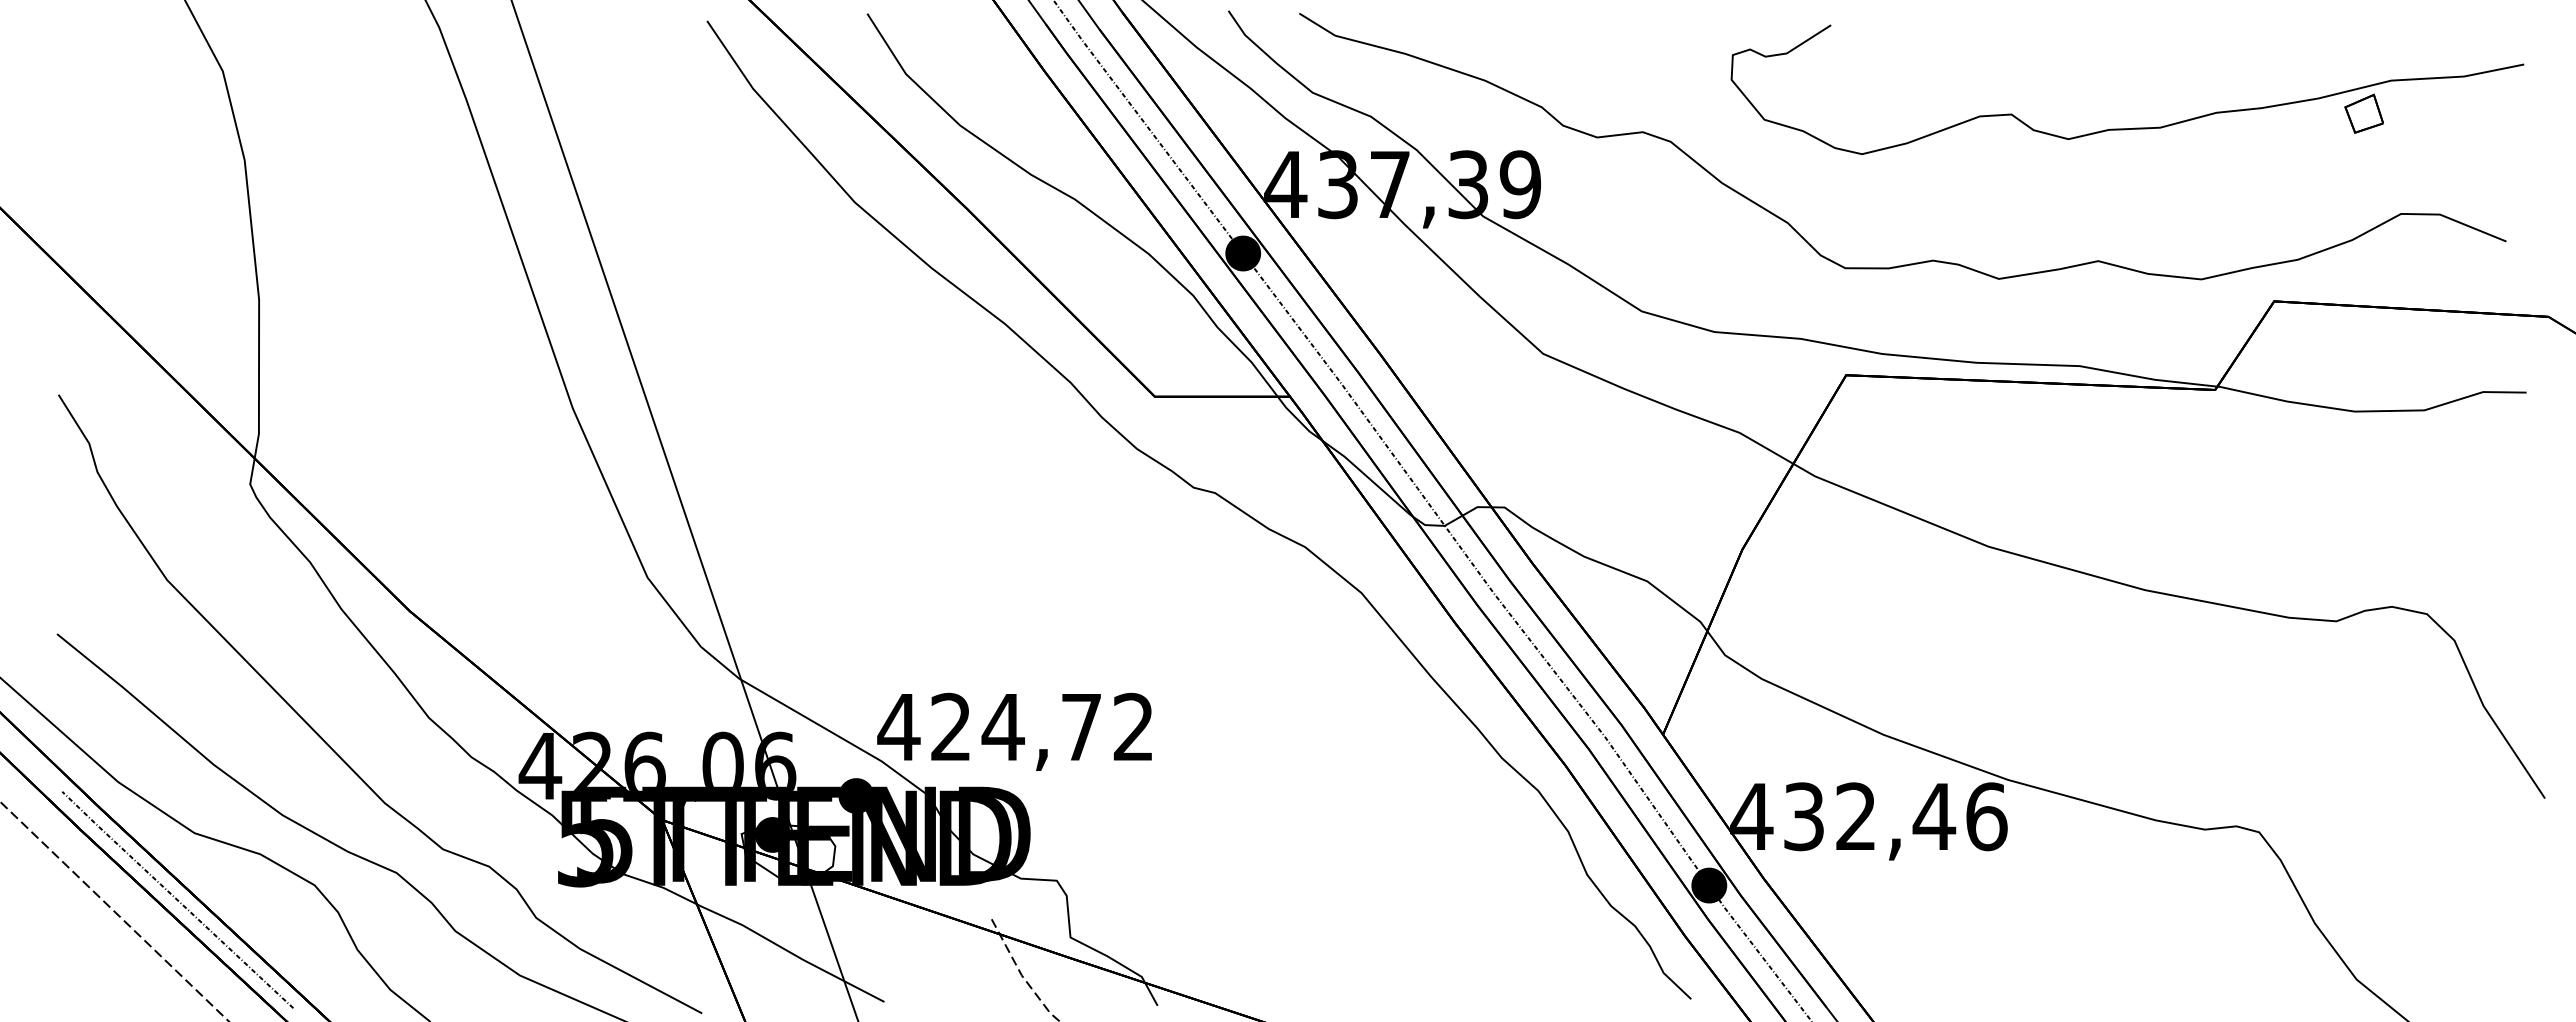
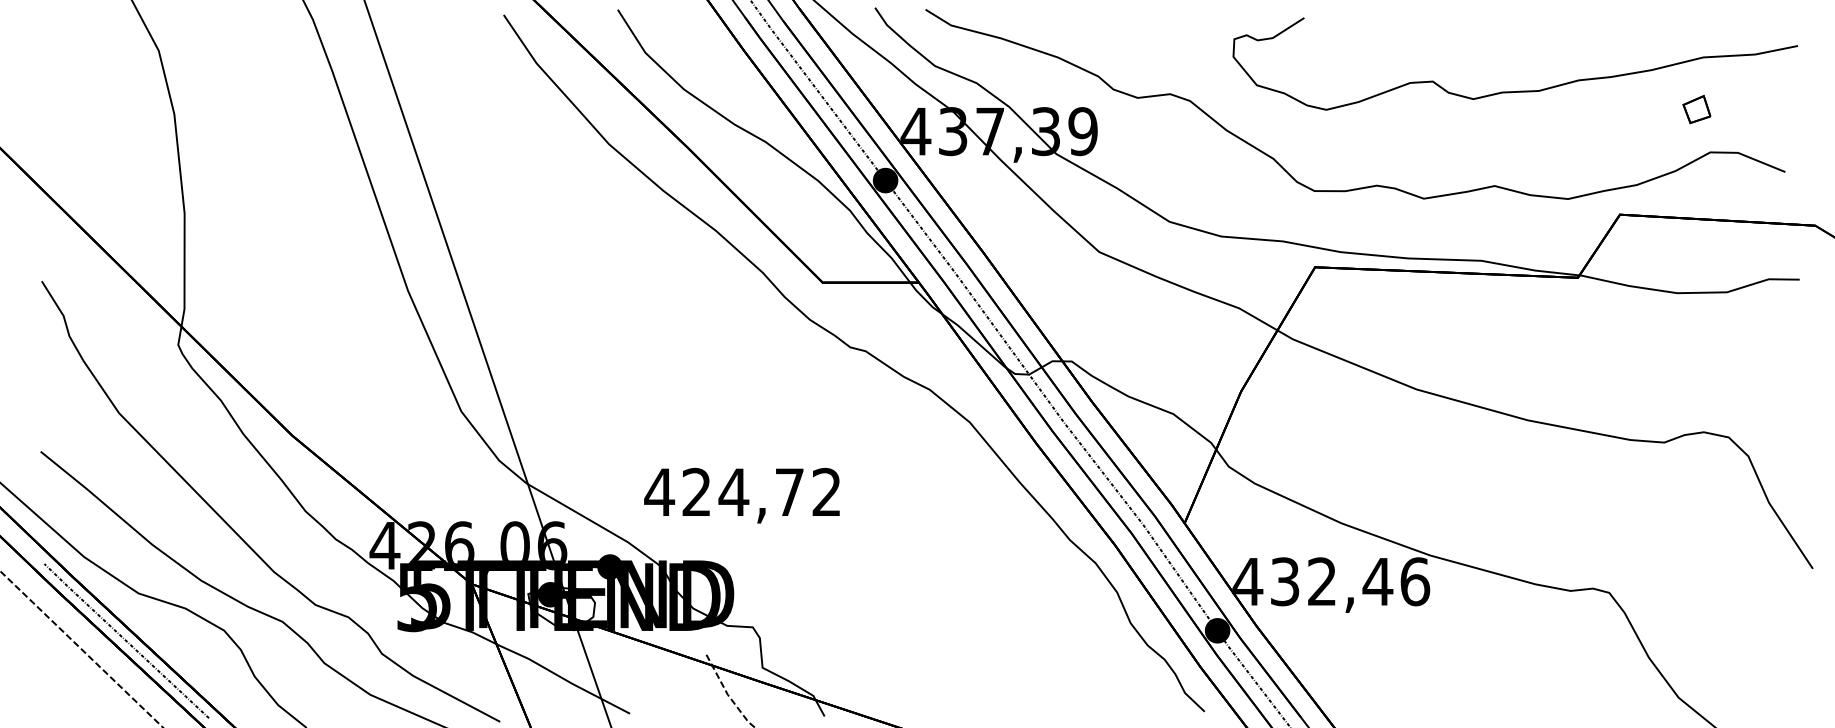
part: (2363, 113) -> (1696, 109), moved
text: (1014, 731) -> (741, 495), moved

